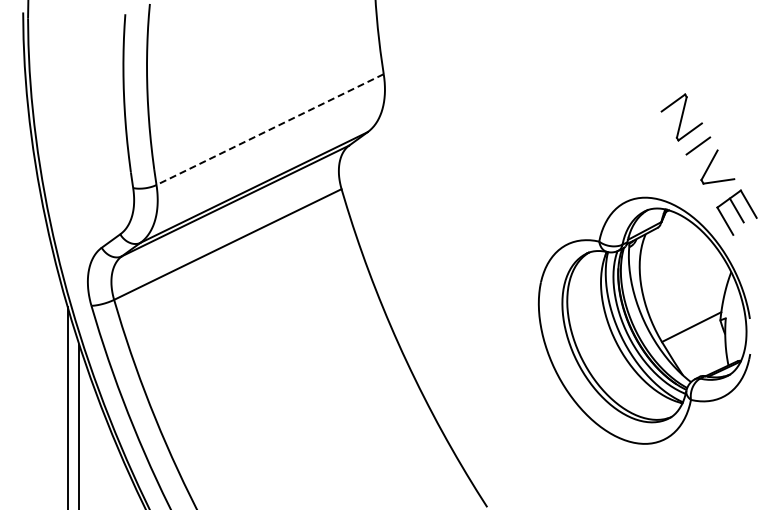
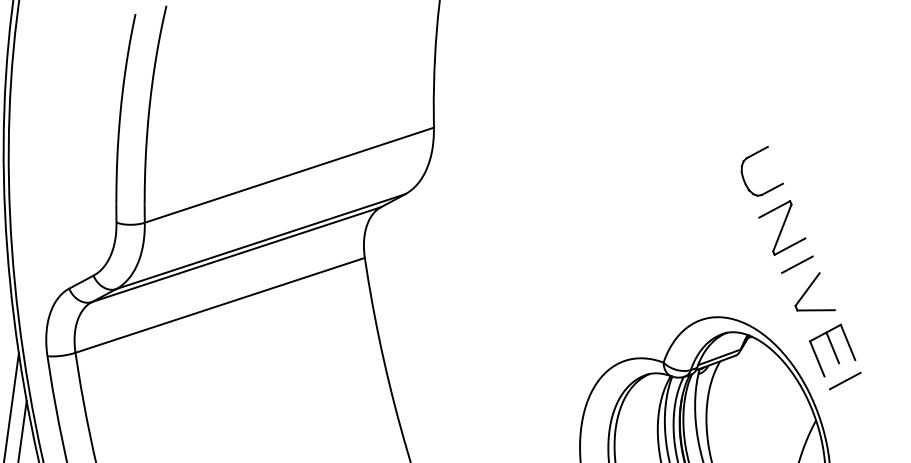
part: (651, 60) -> (755, 155), added
line: (269, 129) -> (288, 174), dashed -> solid
line: (750, 235) -> (844, 380), added

